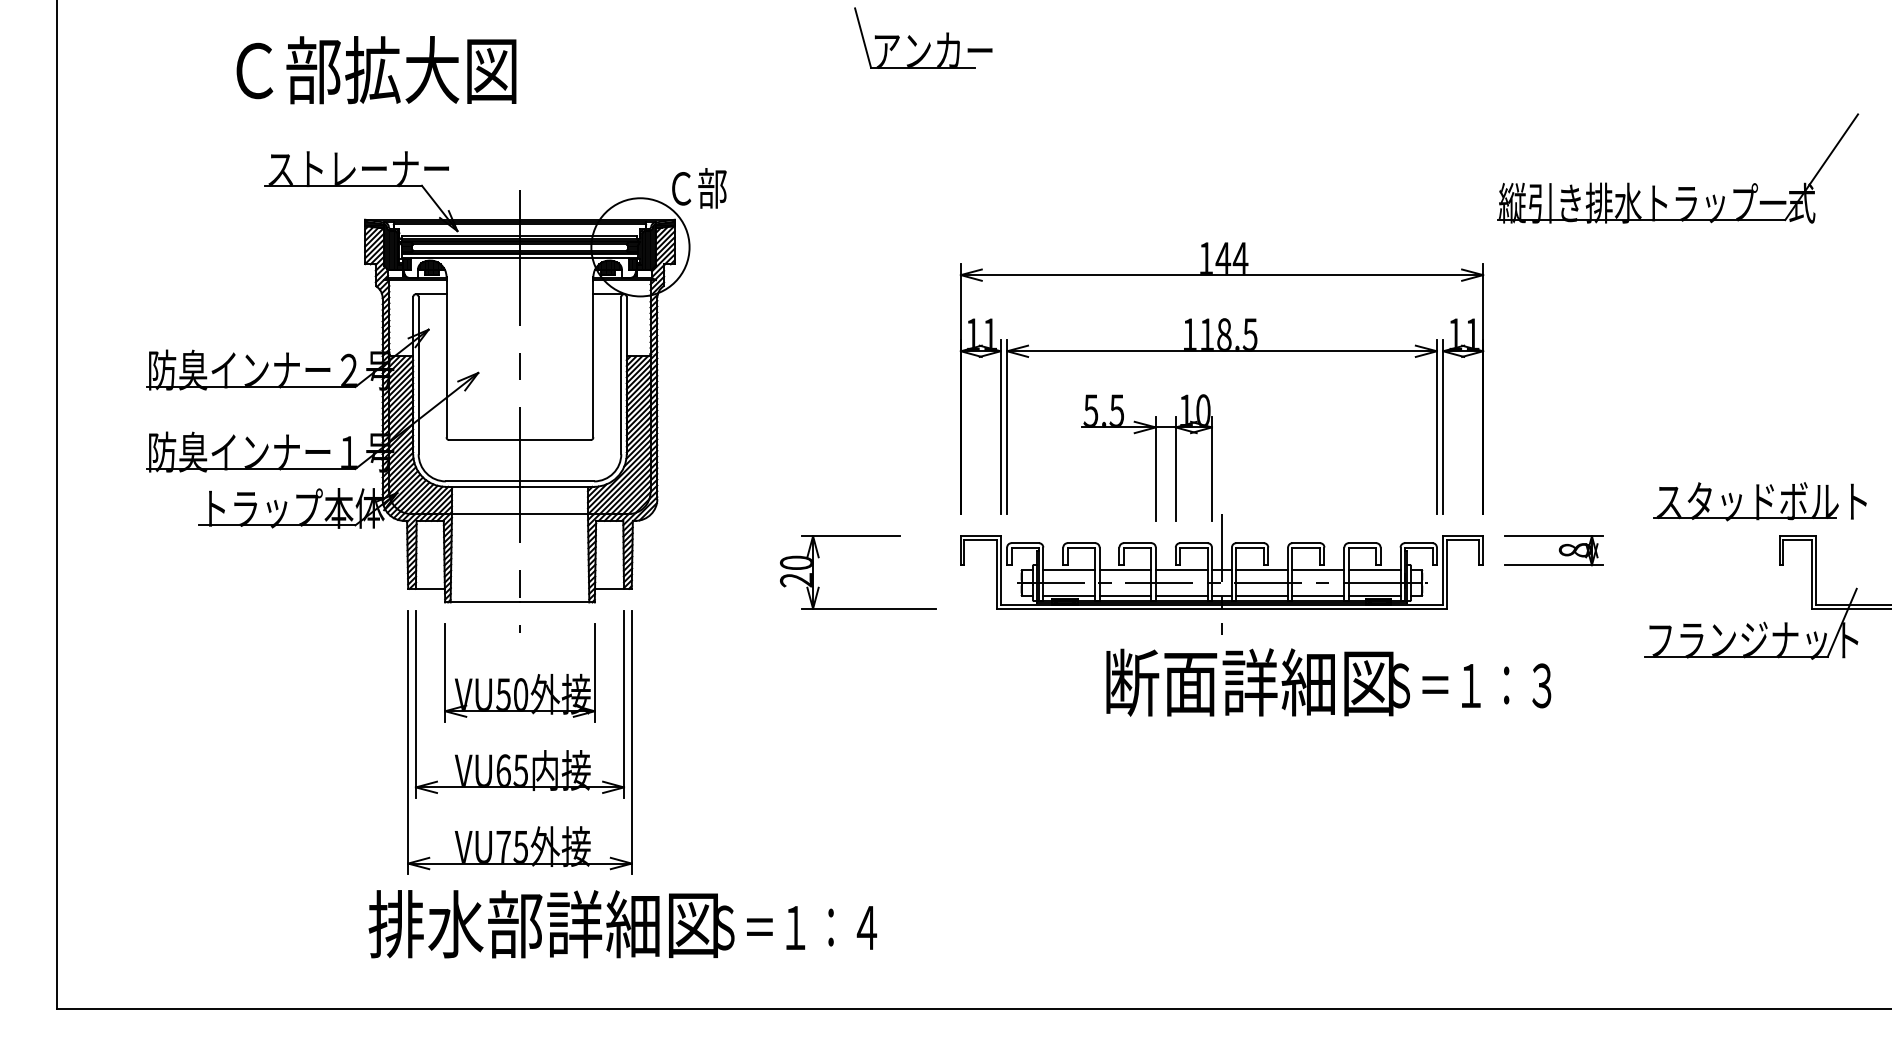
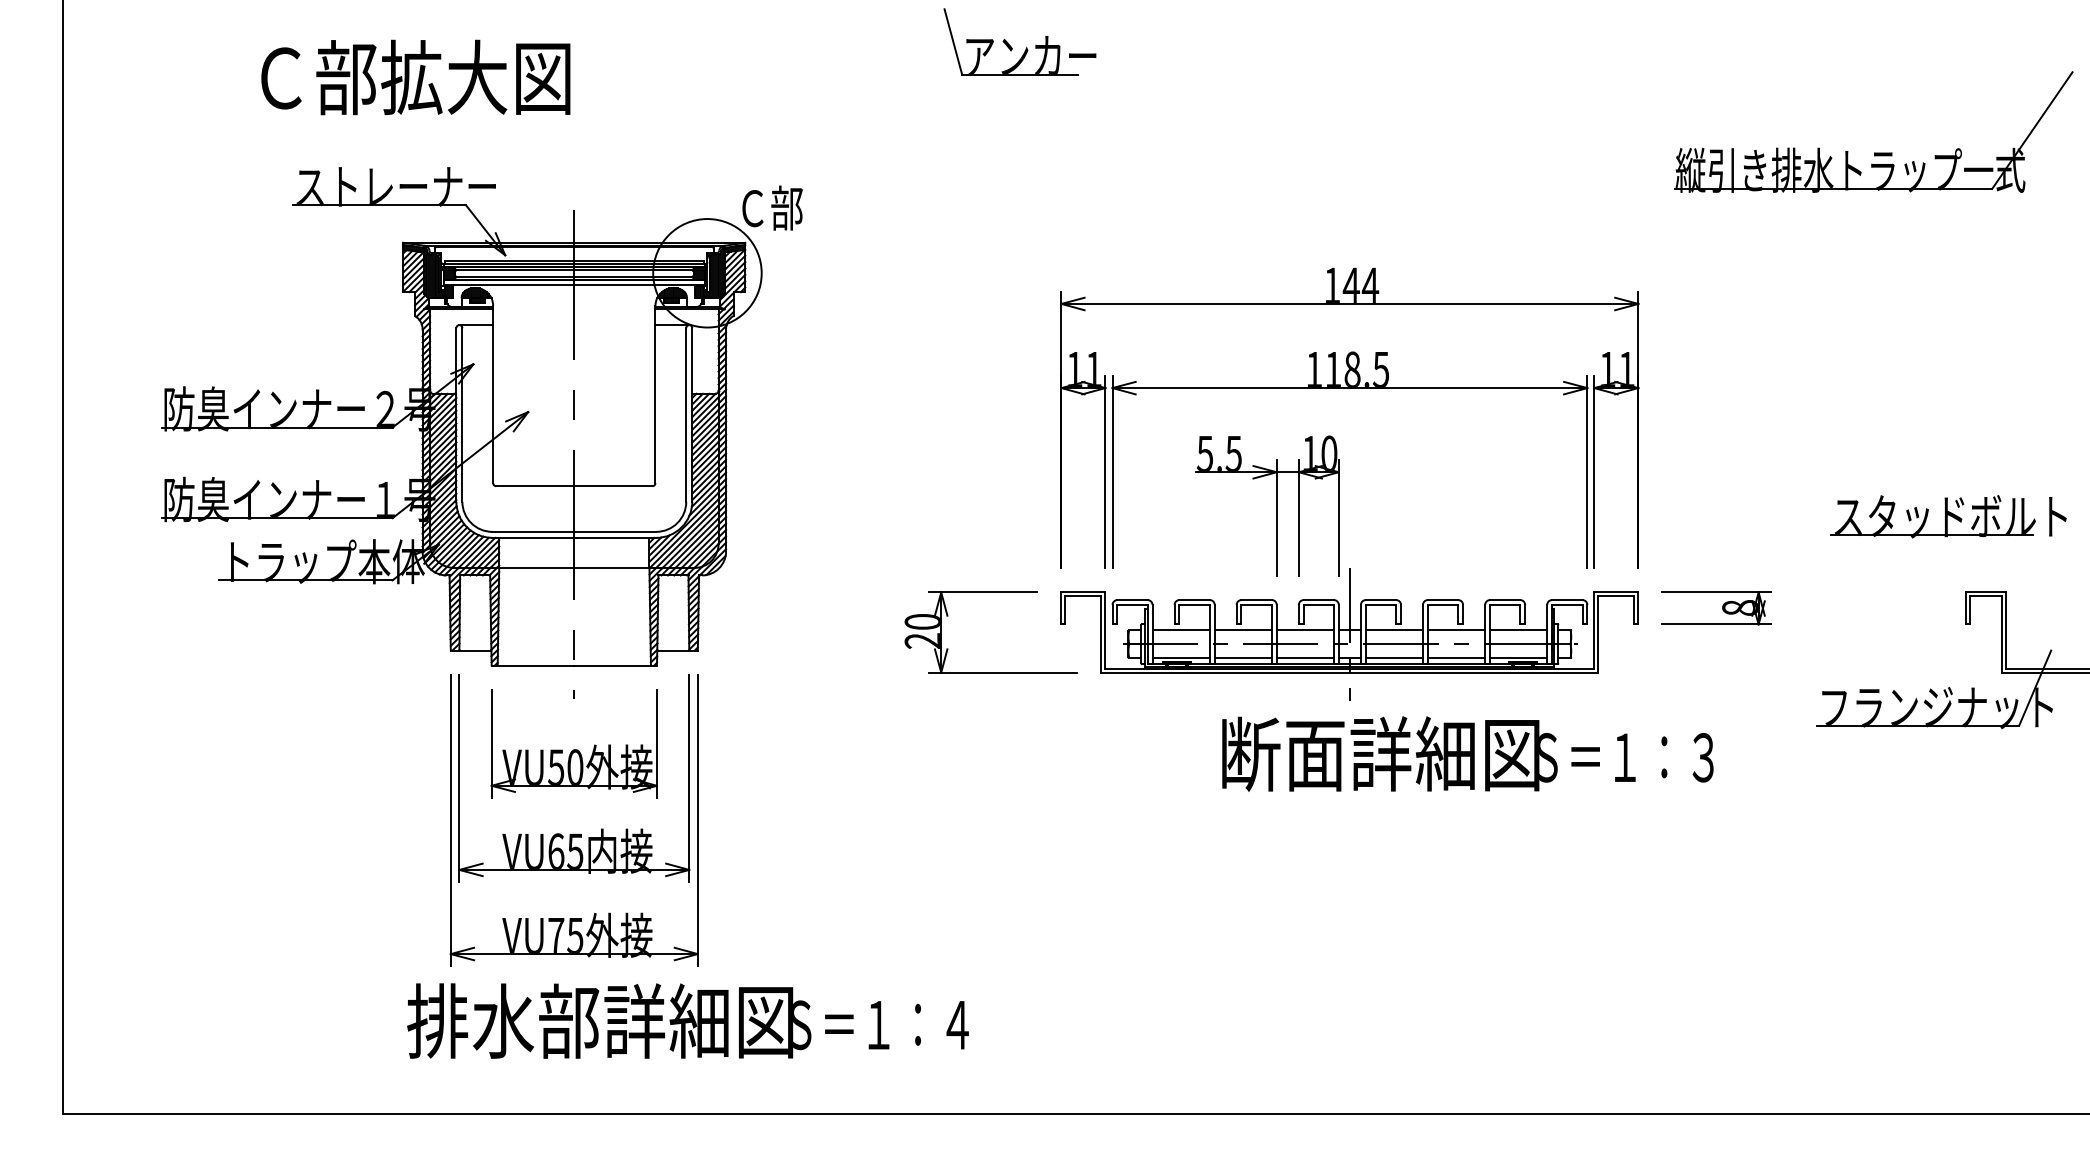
part: (1678, 187) -> (1874, 153), moved
part: (1759, 501) -> (1948, 516), moved
part: (858, 536) -> (991, 592), moved

